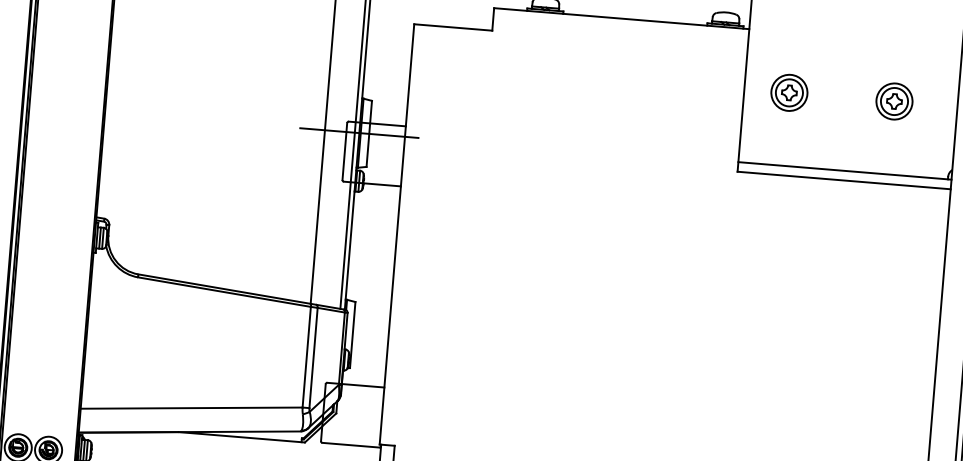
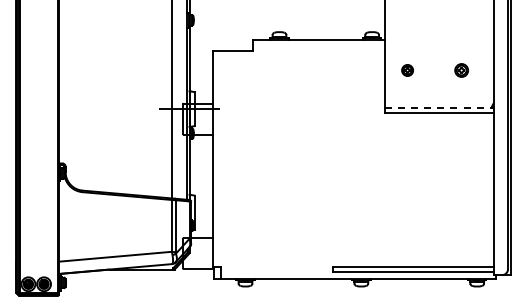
part: (789, 92) -> (407, 70), size x0.6
part: (893, 101) -> (461, 70), size x0.7
line: (845, 171) -> (439, 108), solid -> dashed

